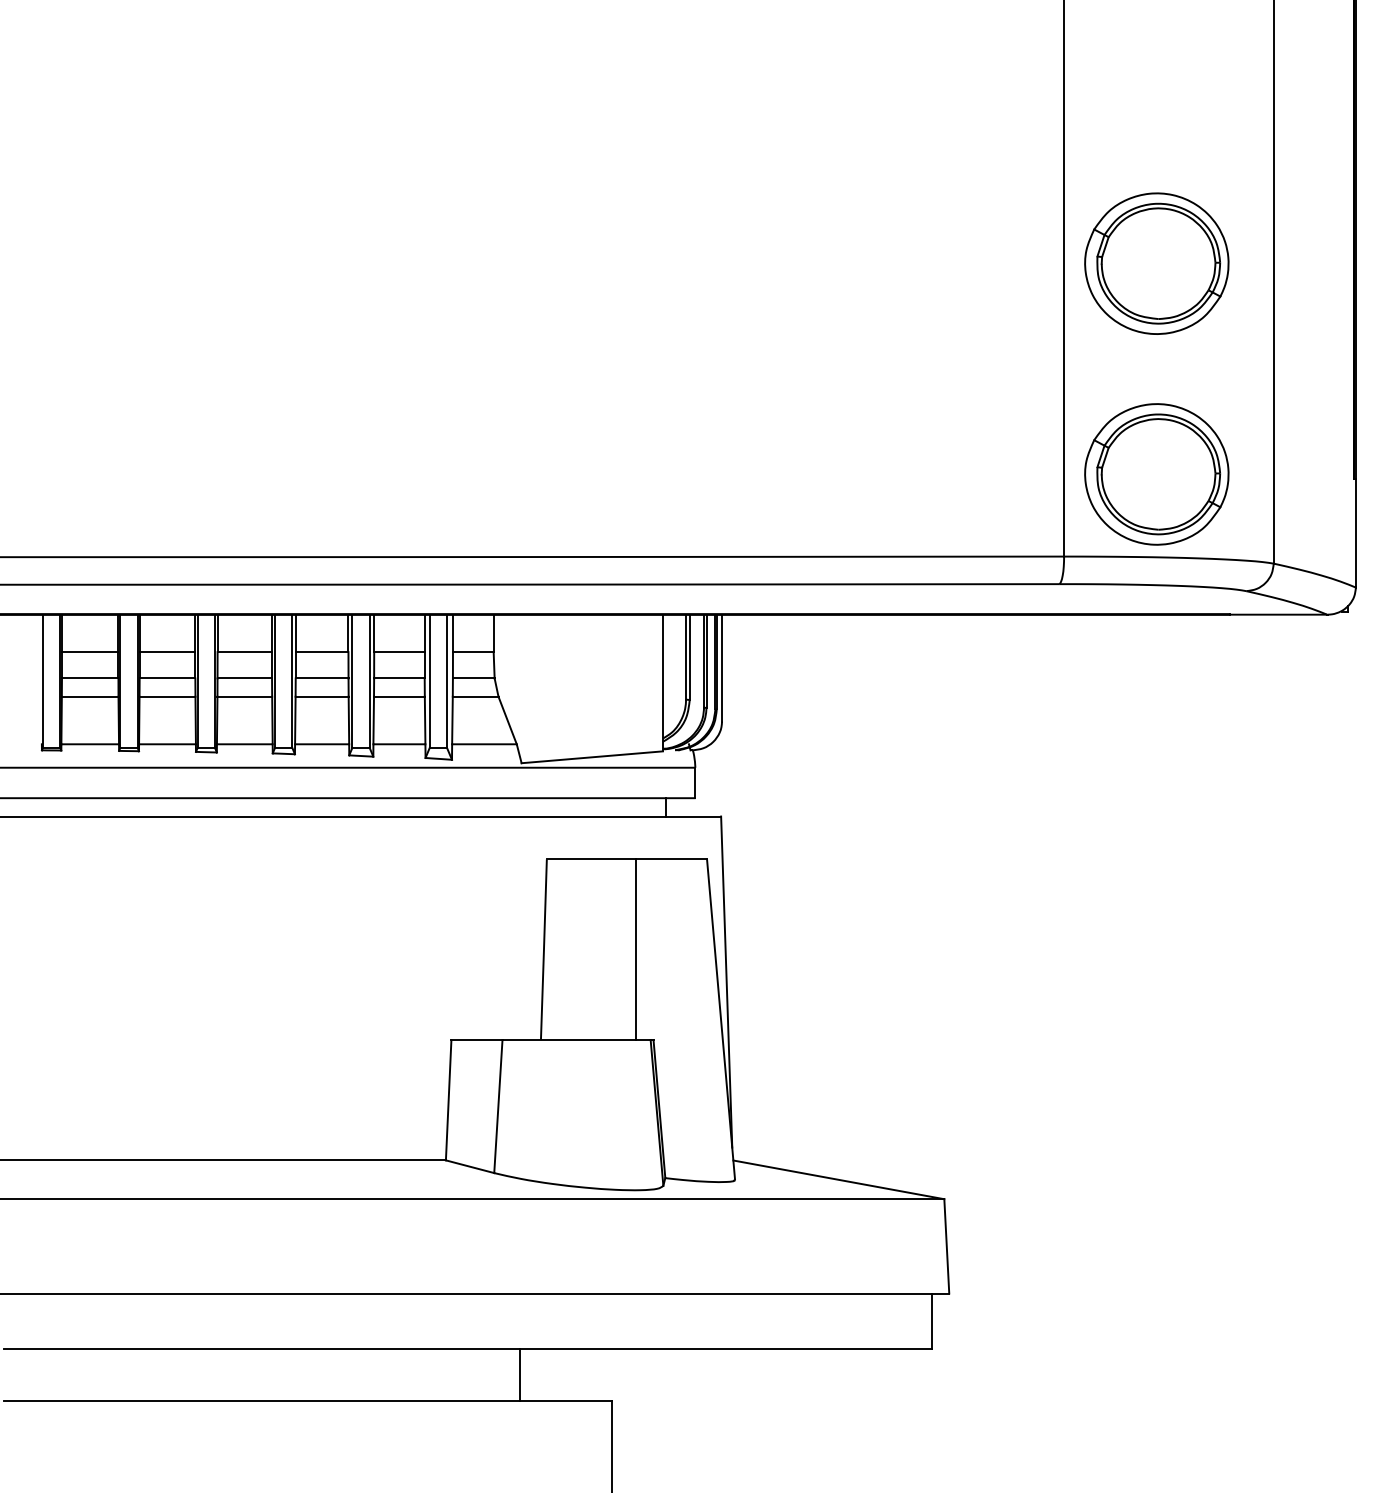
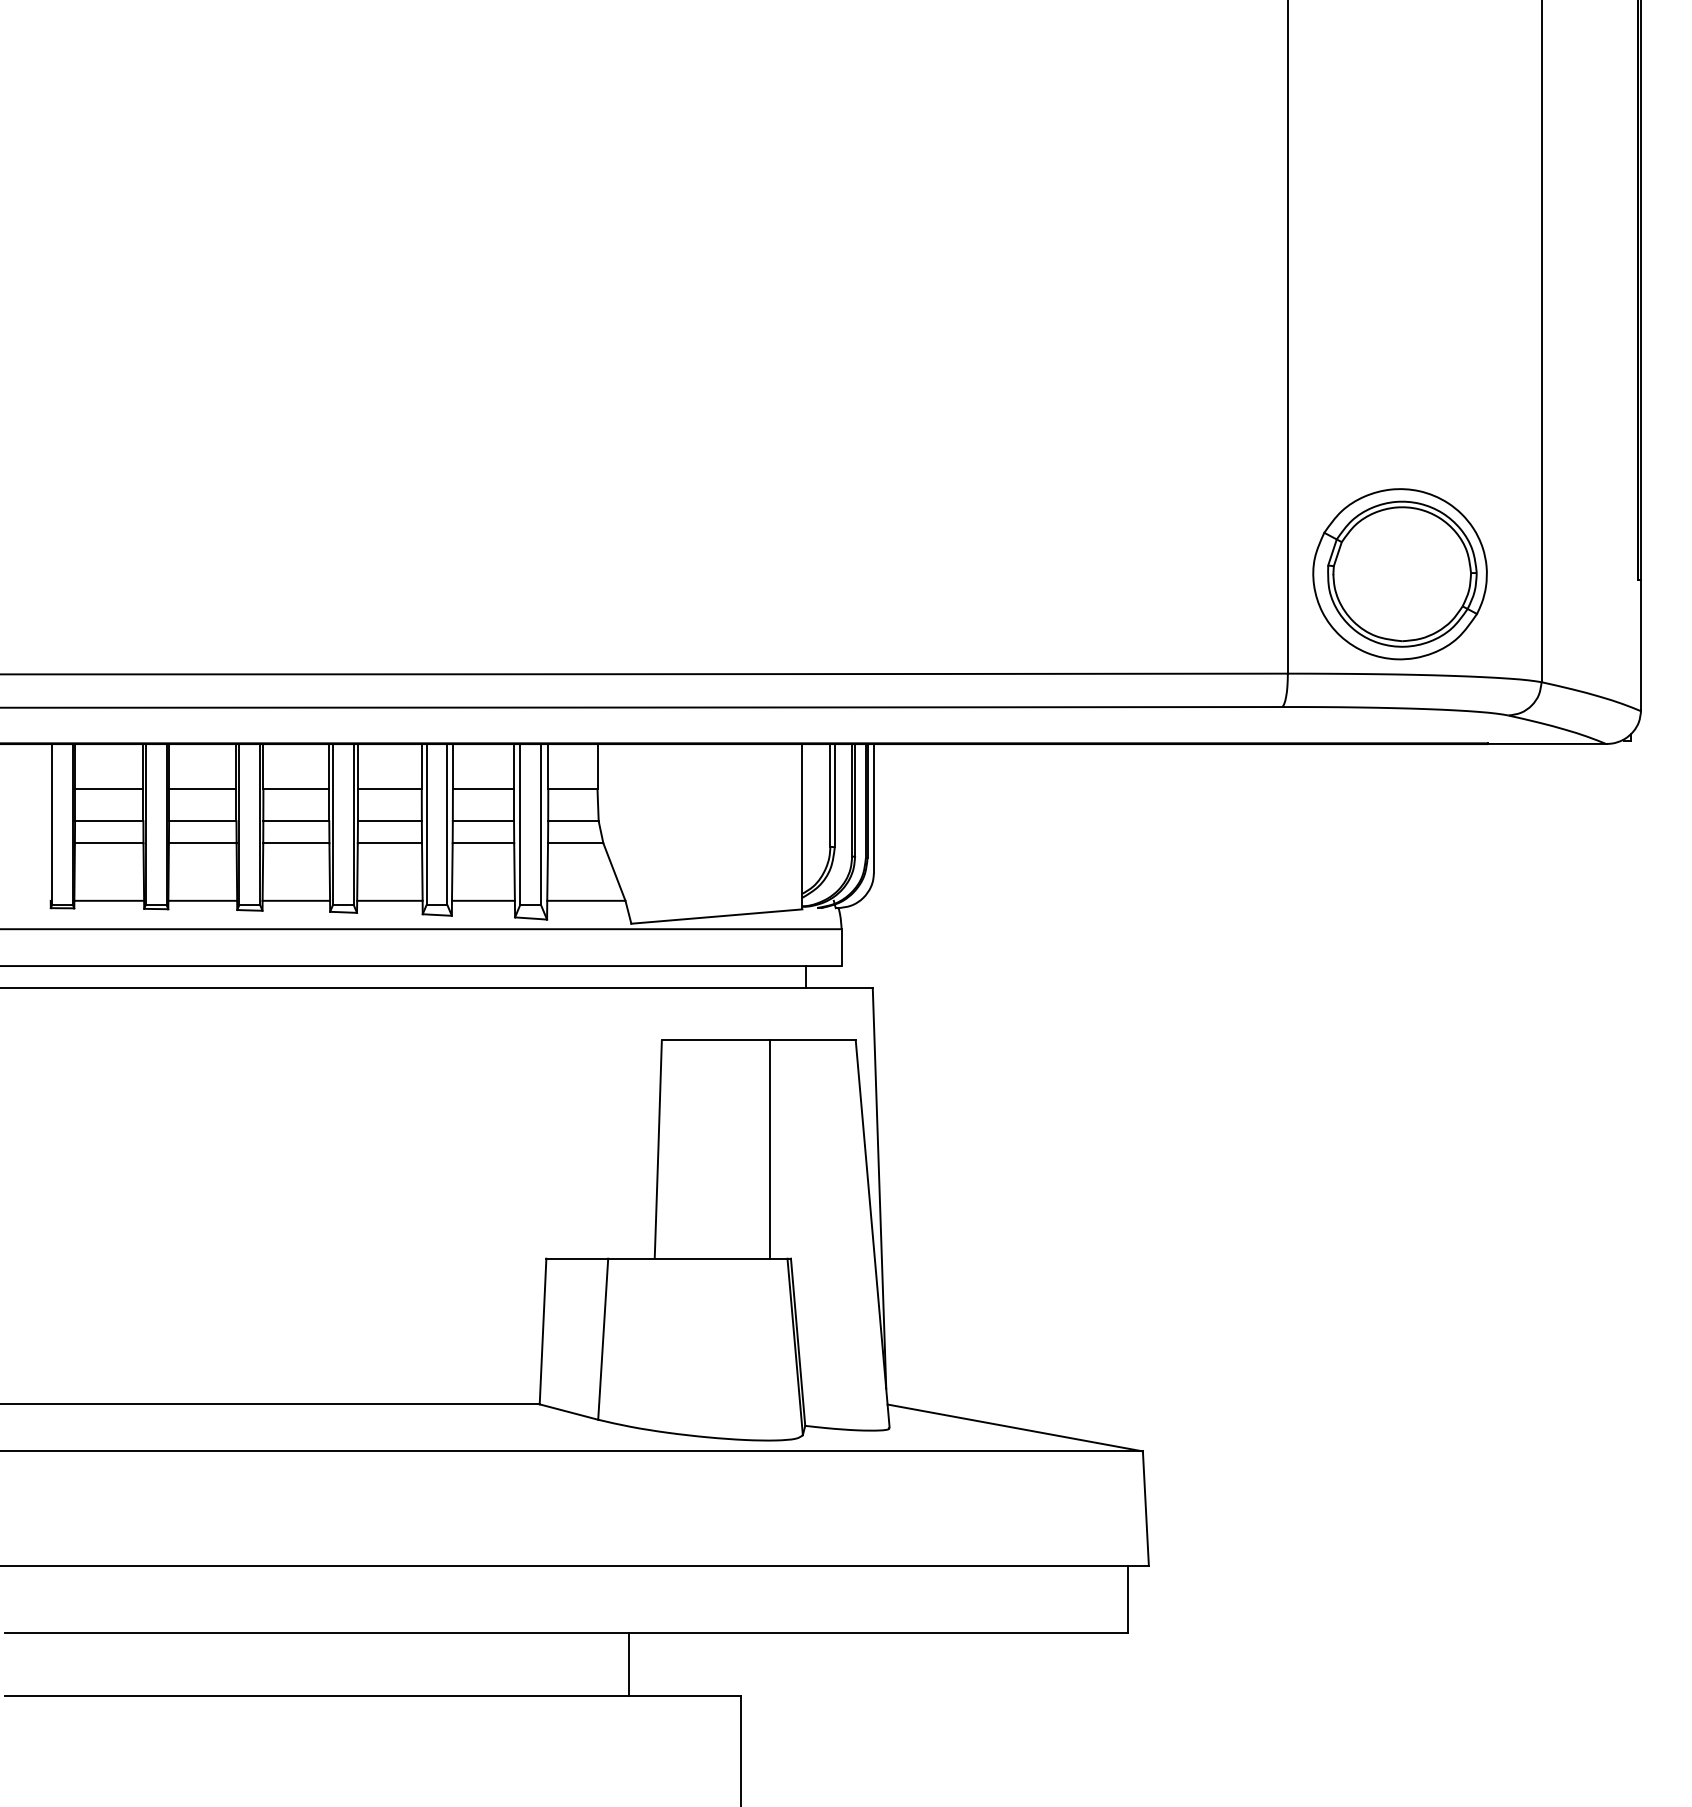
part: (1156, 263) -> (1399, 319), removed

